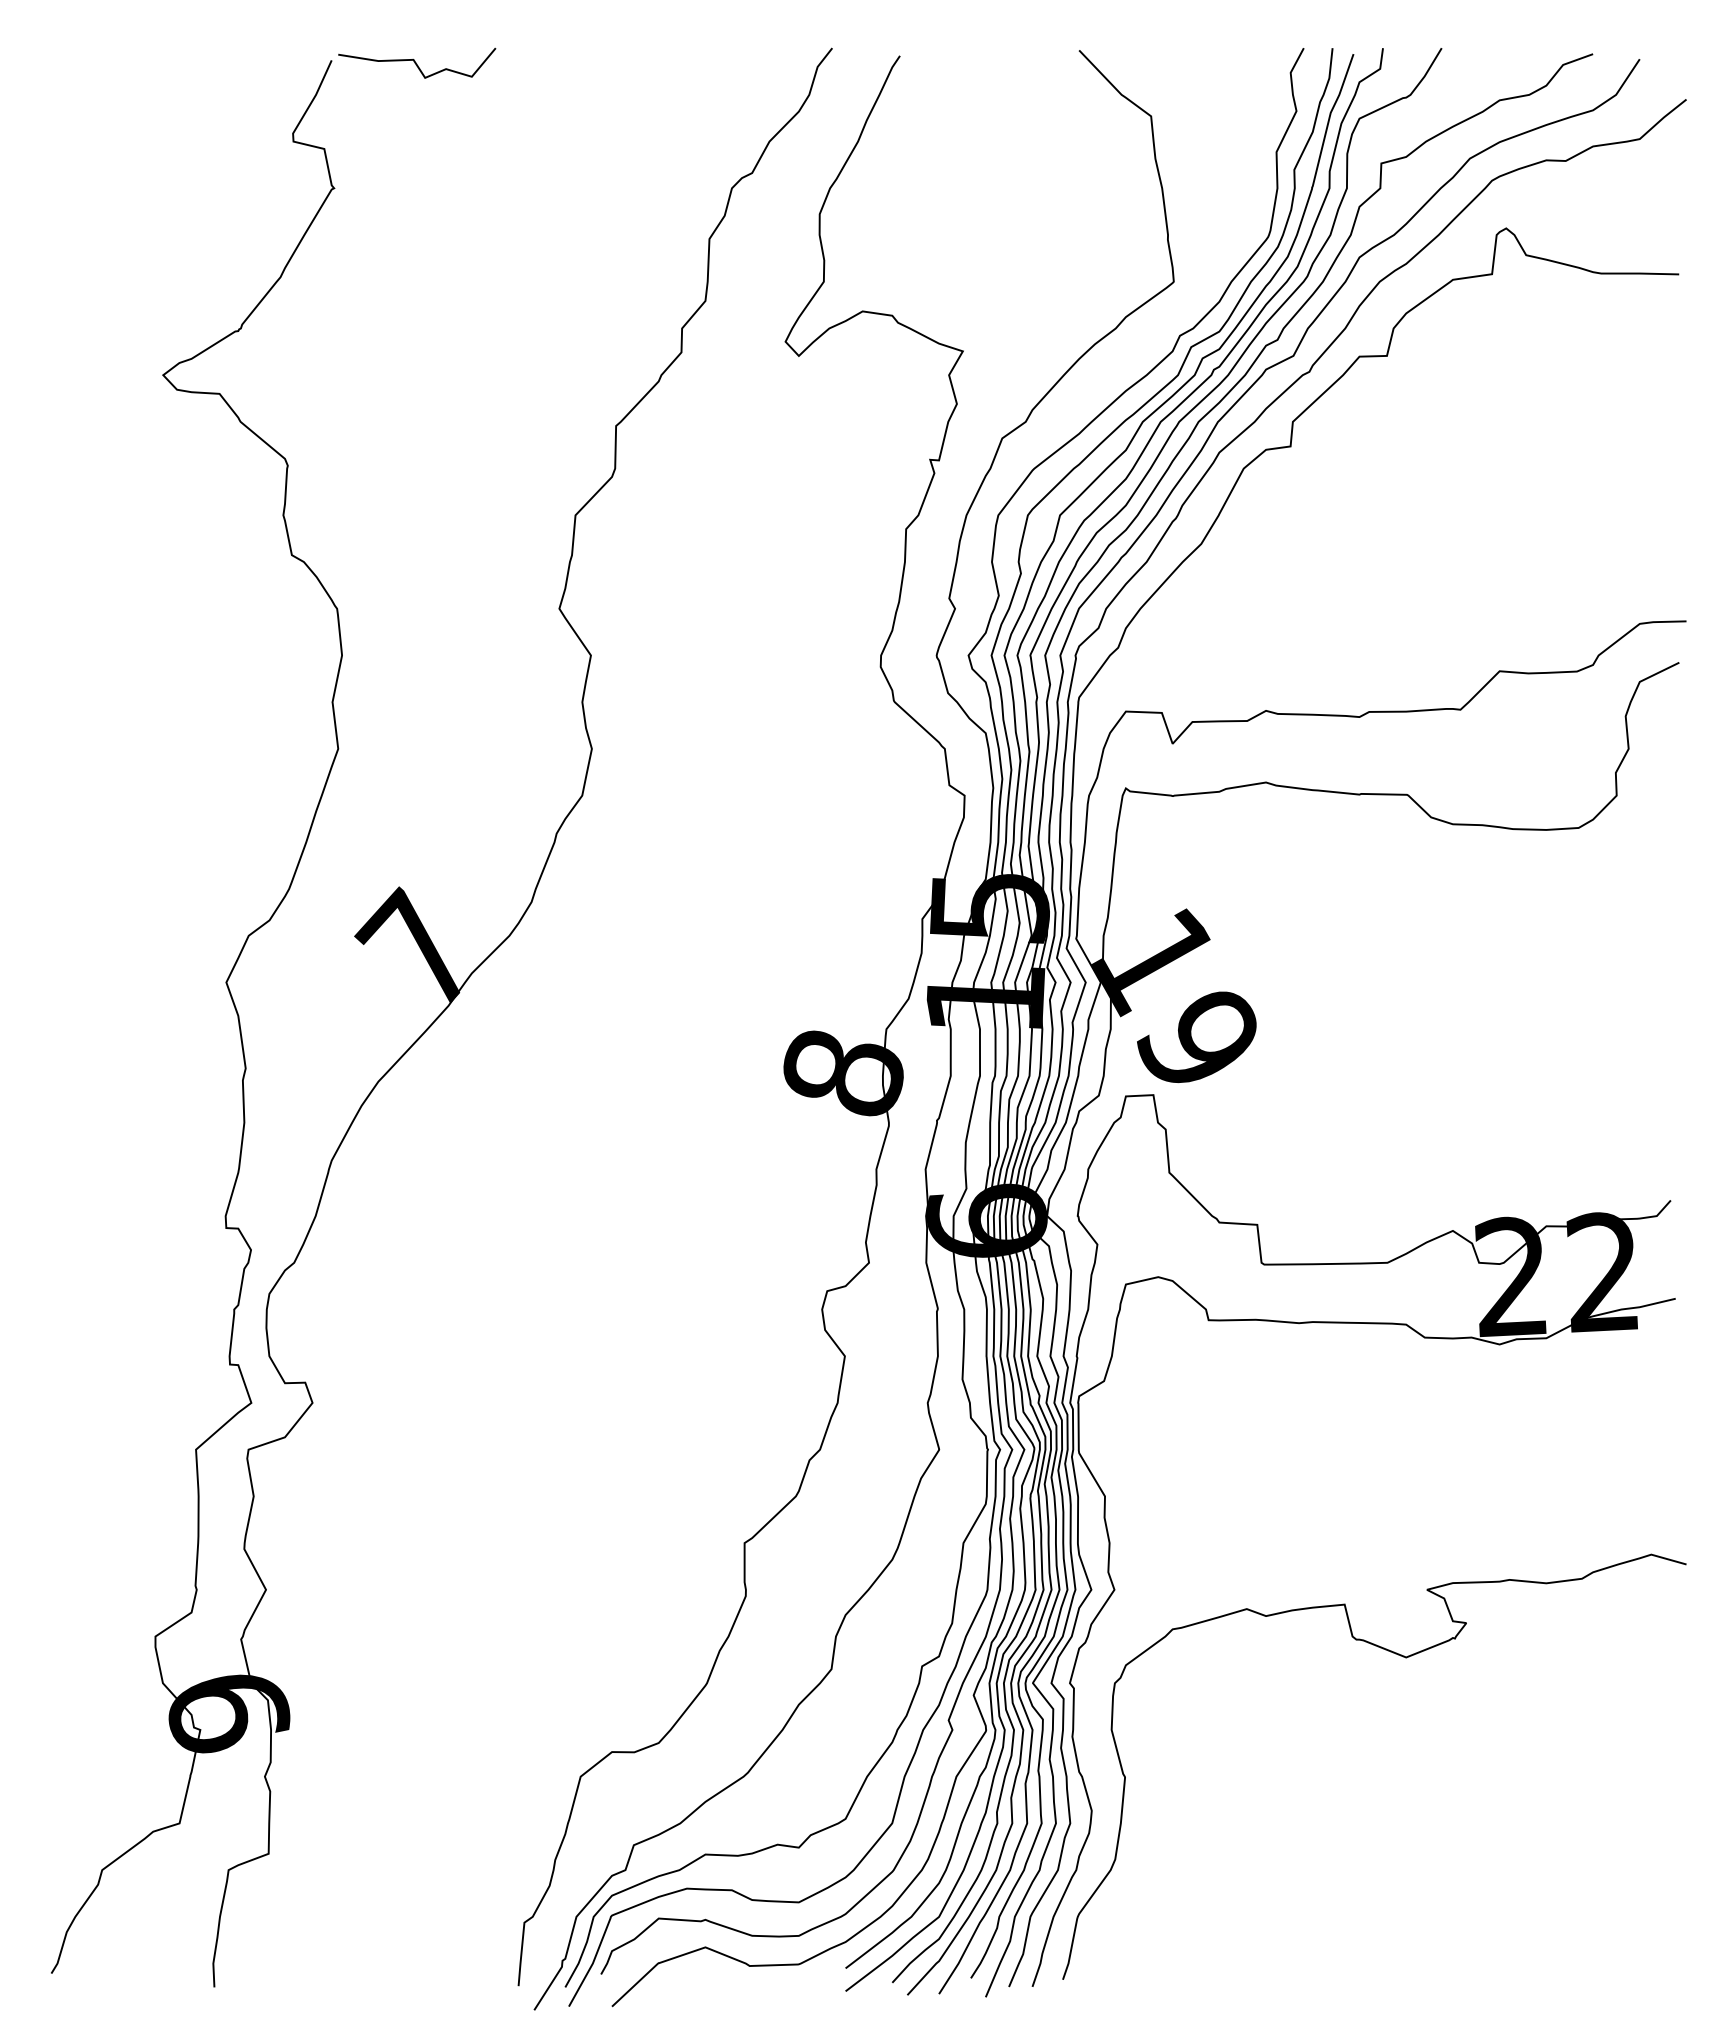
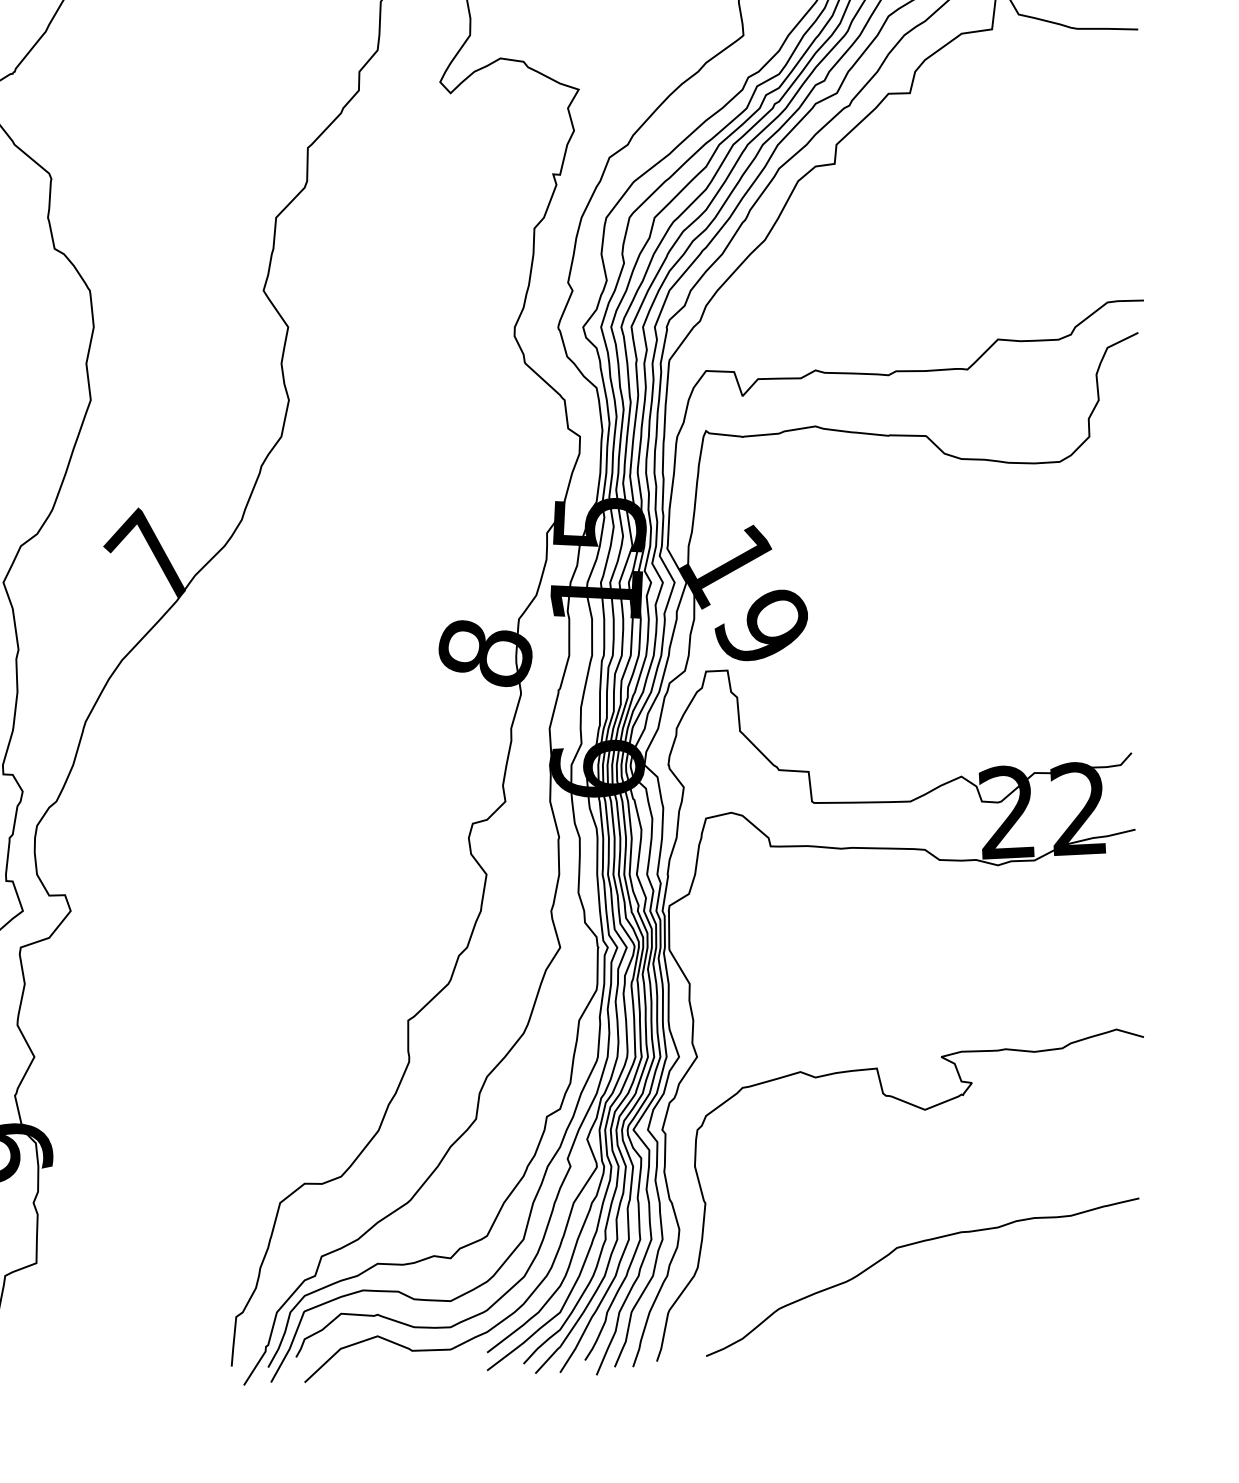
curve: (1393, 1829) -> (915, 1244), added

